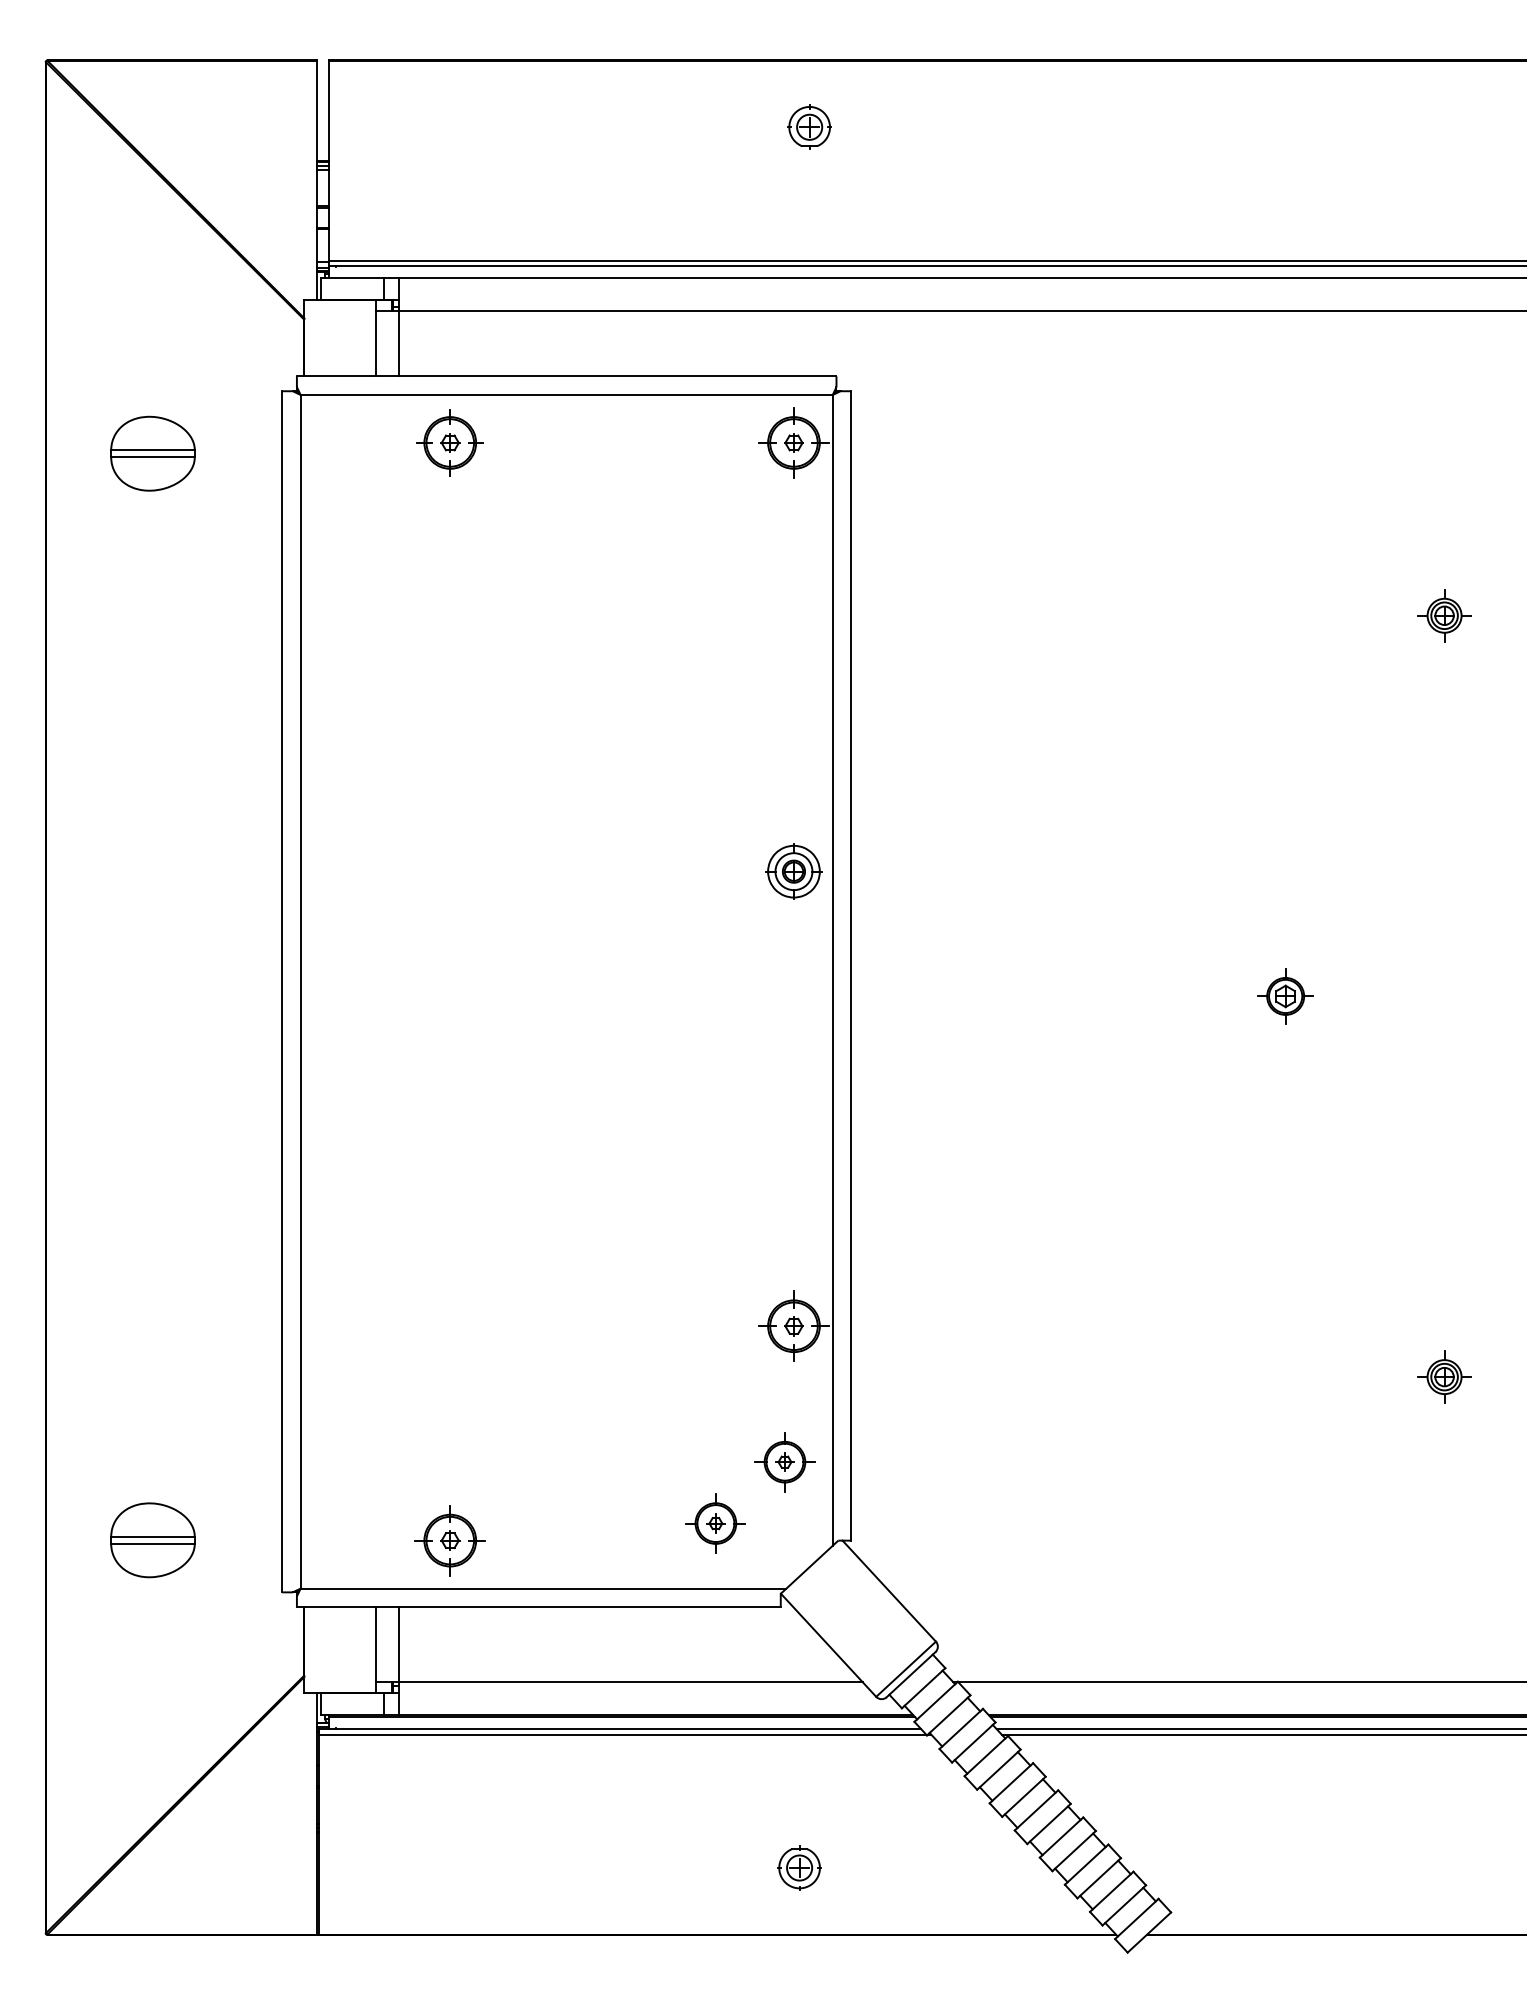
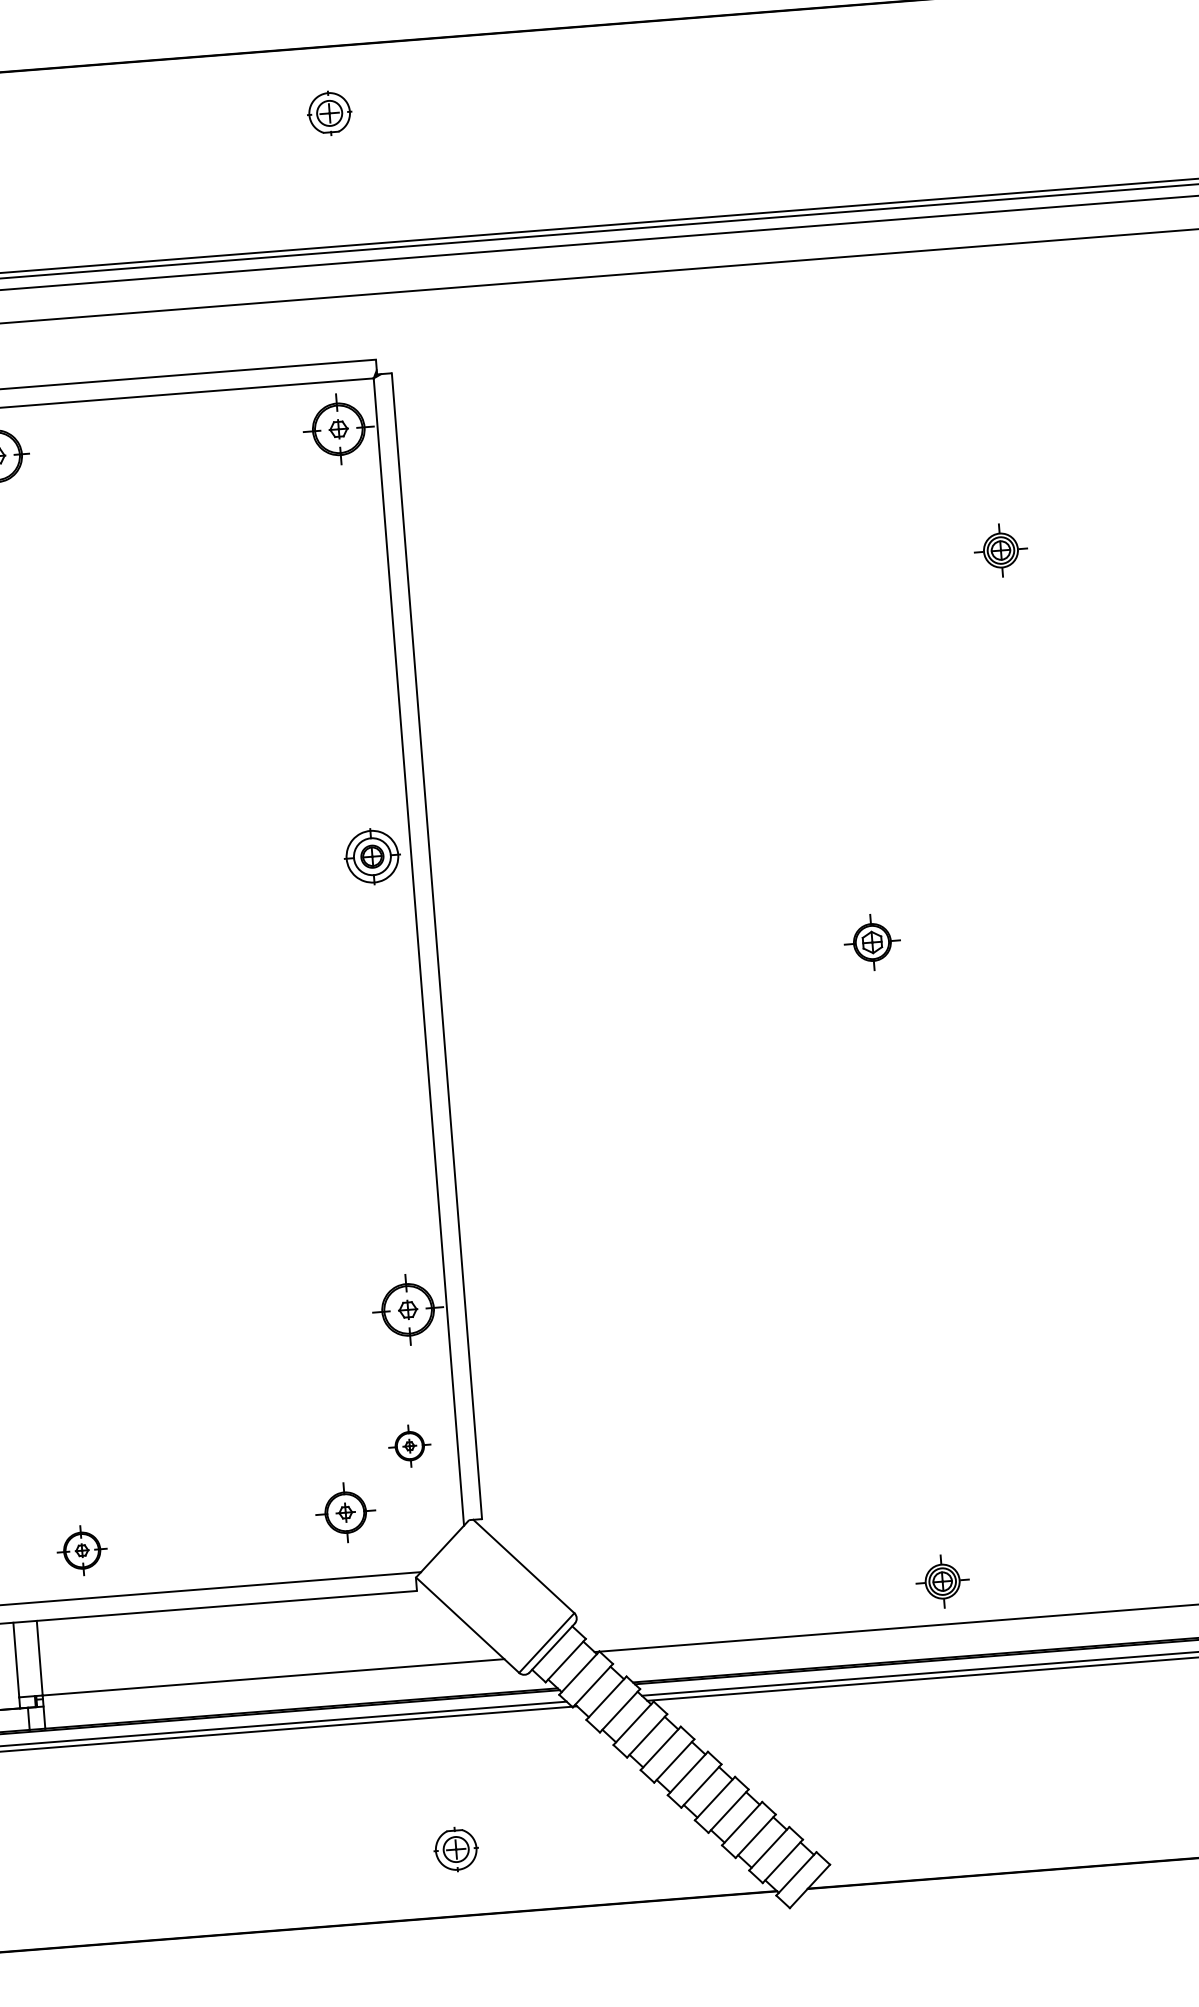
part: (1444, 1376) -> (942, 1581), moved
part: (784, 1462) -> (409, 1446), size x0.7
part: (449, 1540) -> (81, 1550), size x0.7

